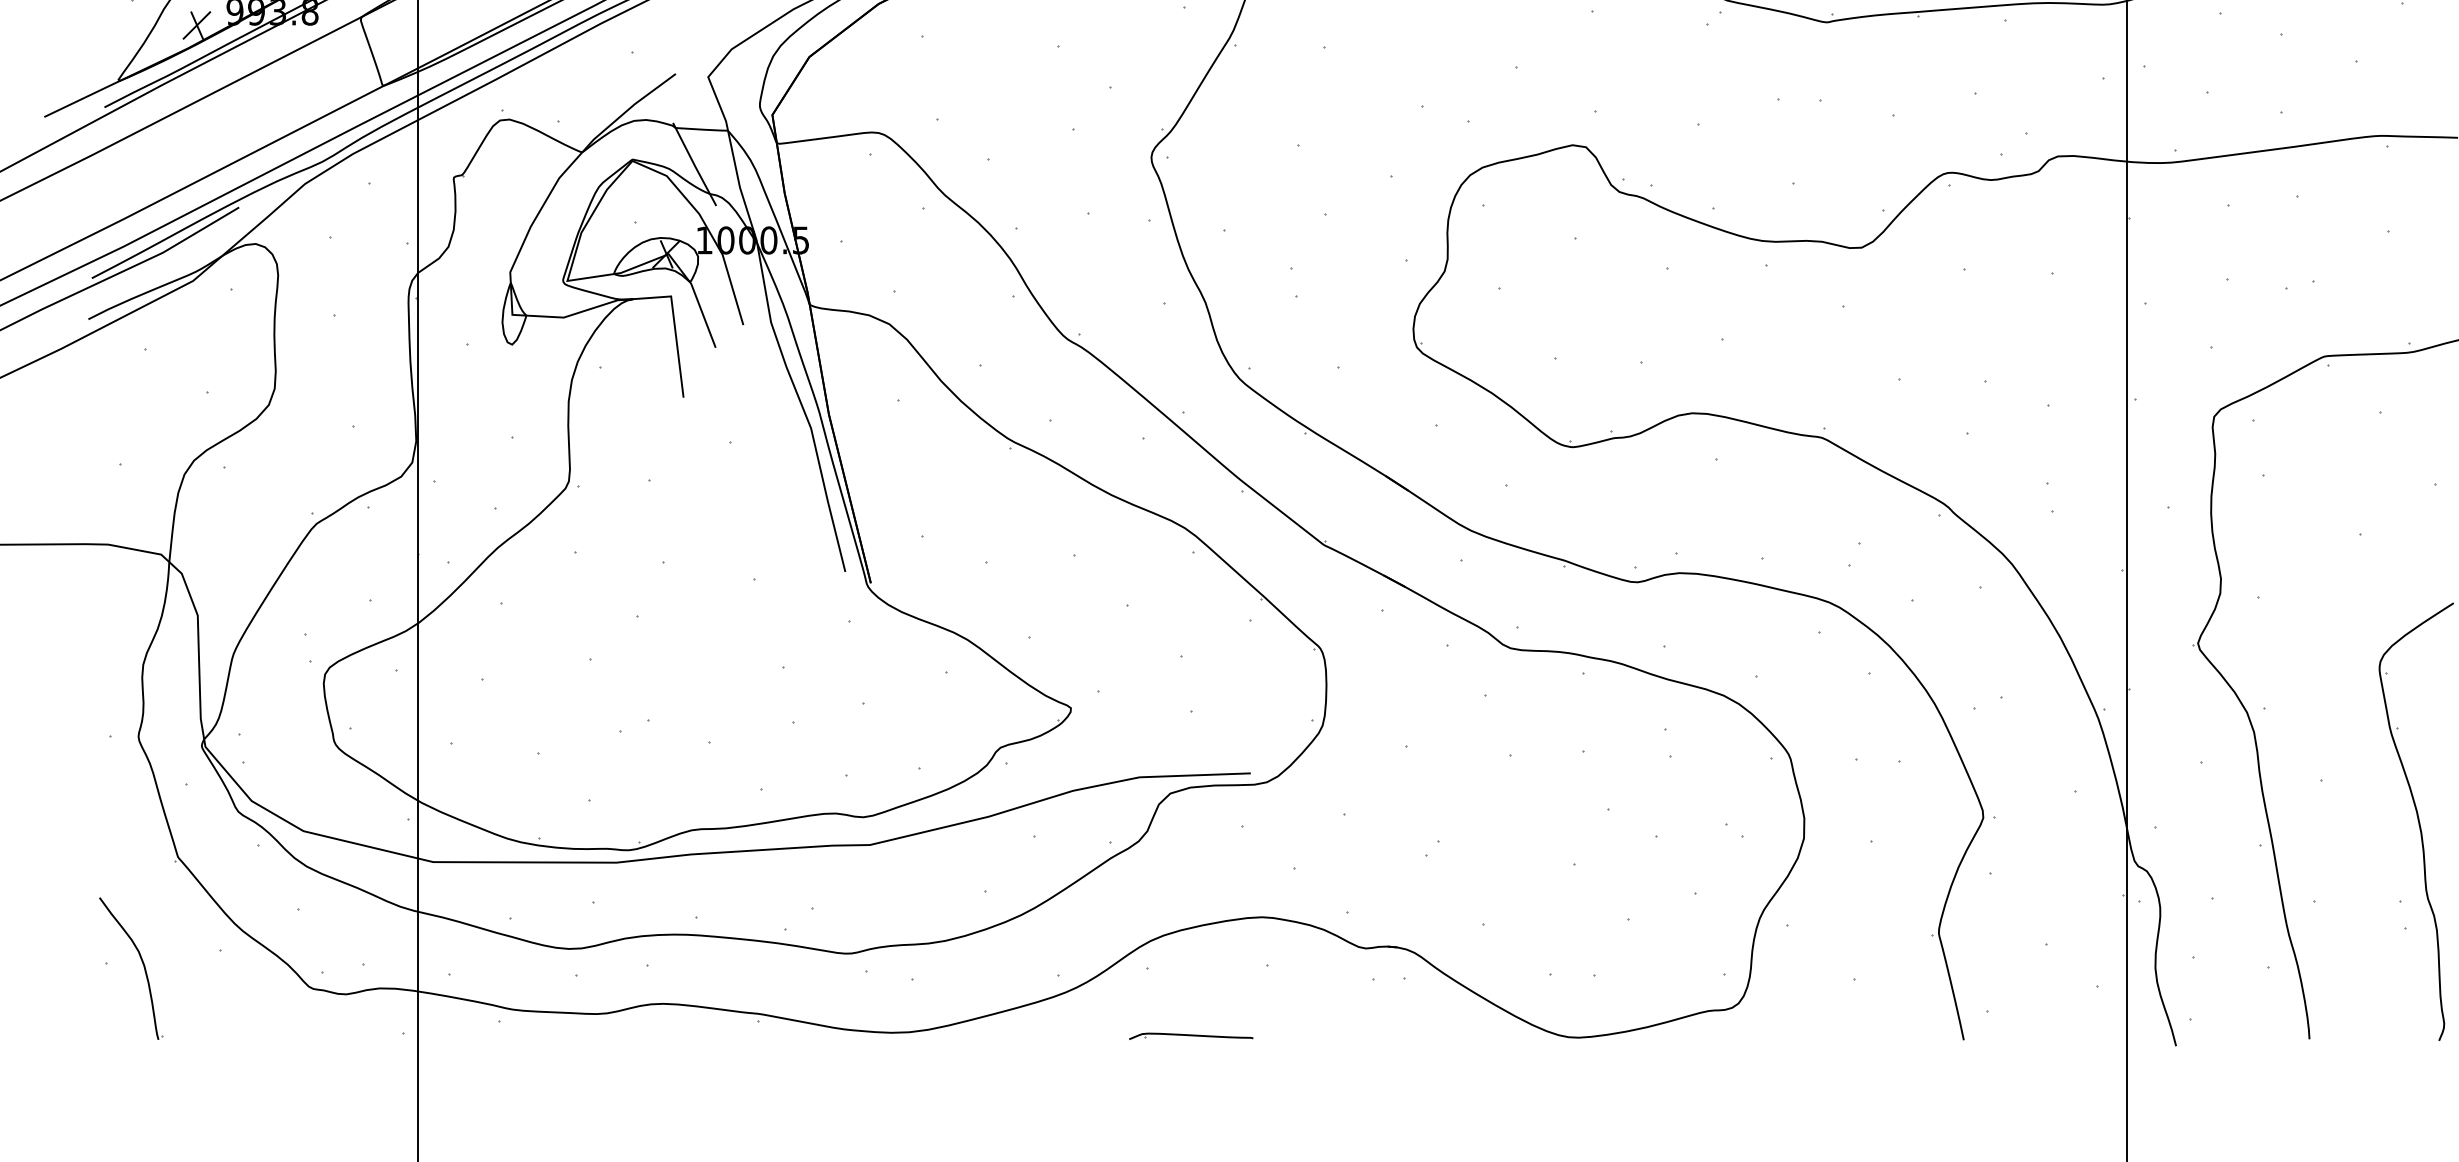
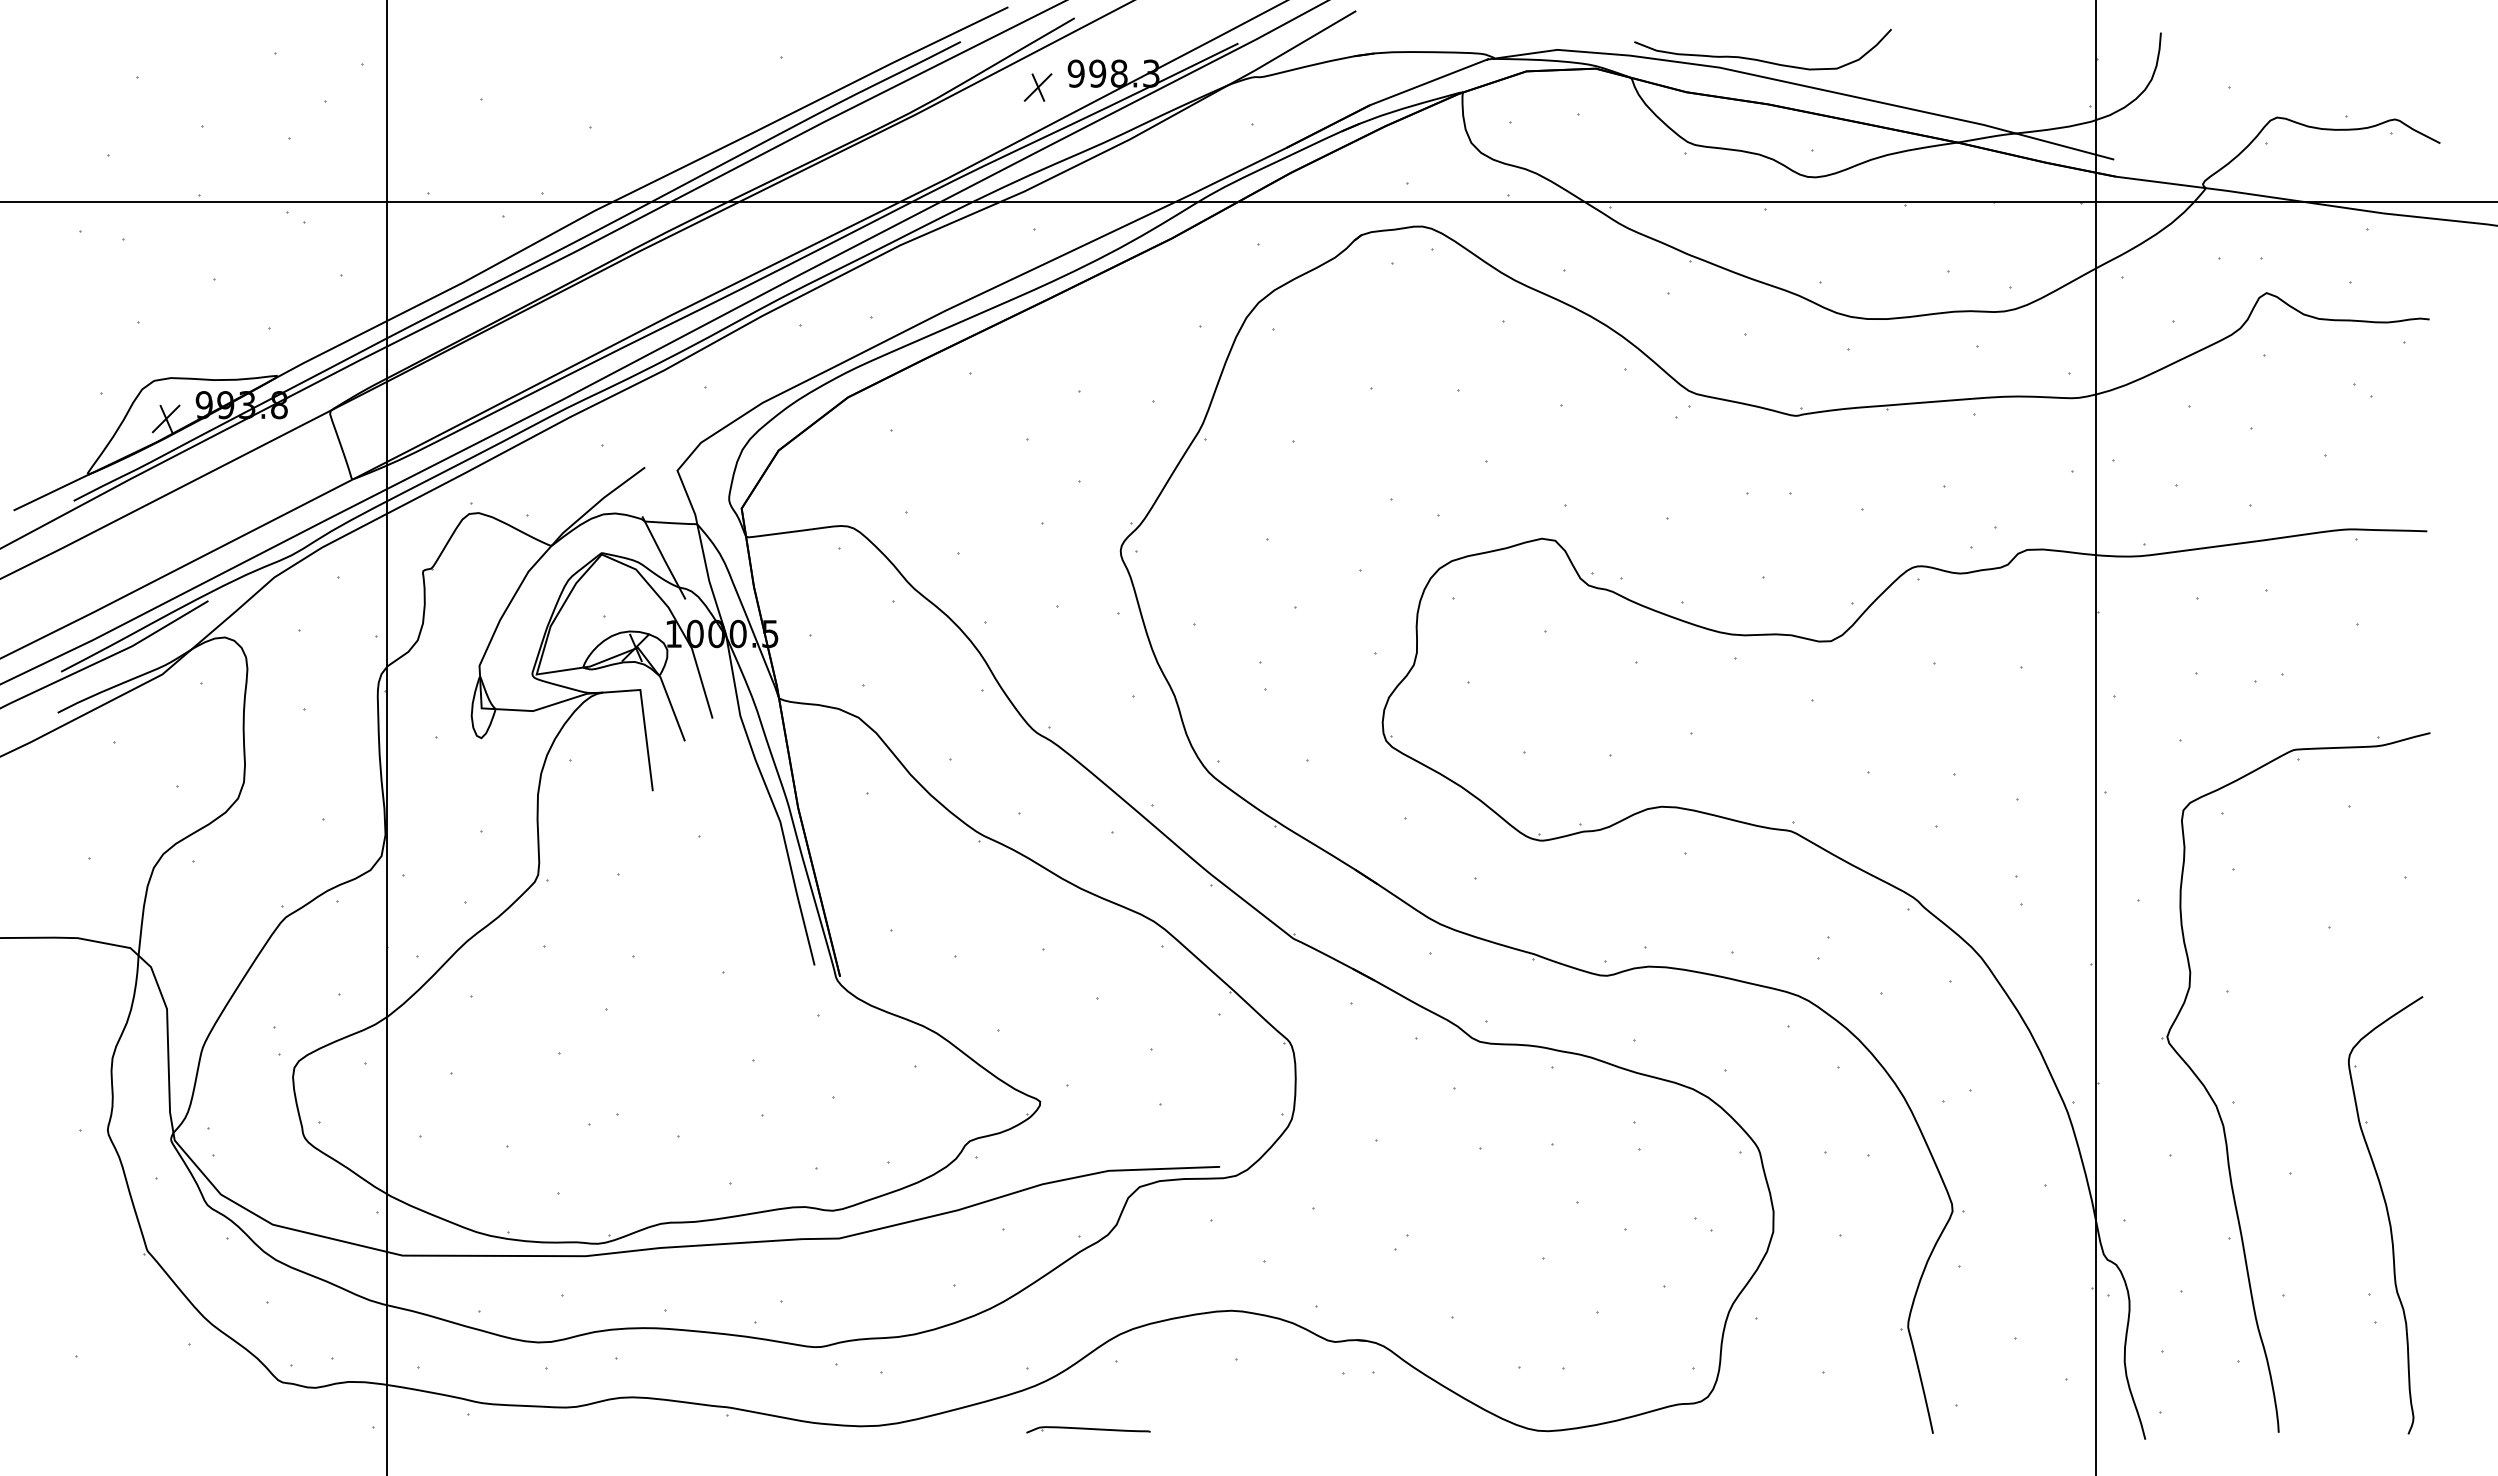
part: (142, 963) -> (111, 1357), removed
part: (1191, 1035) -> (1088, 1429), moved

